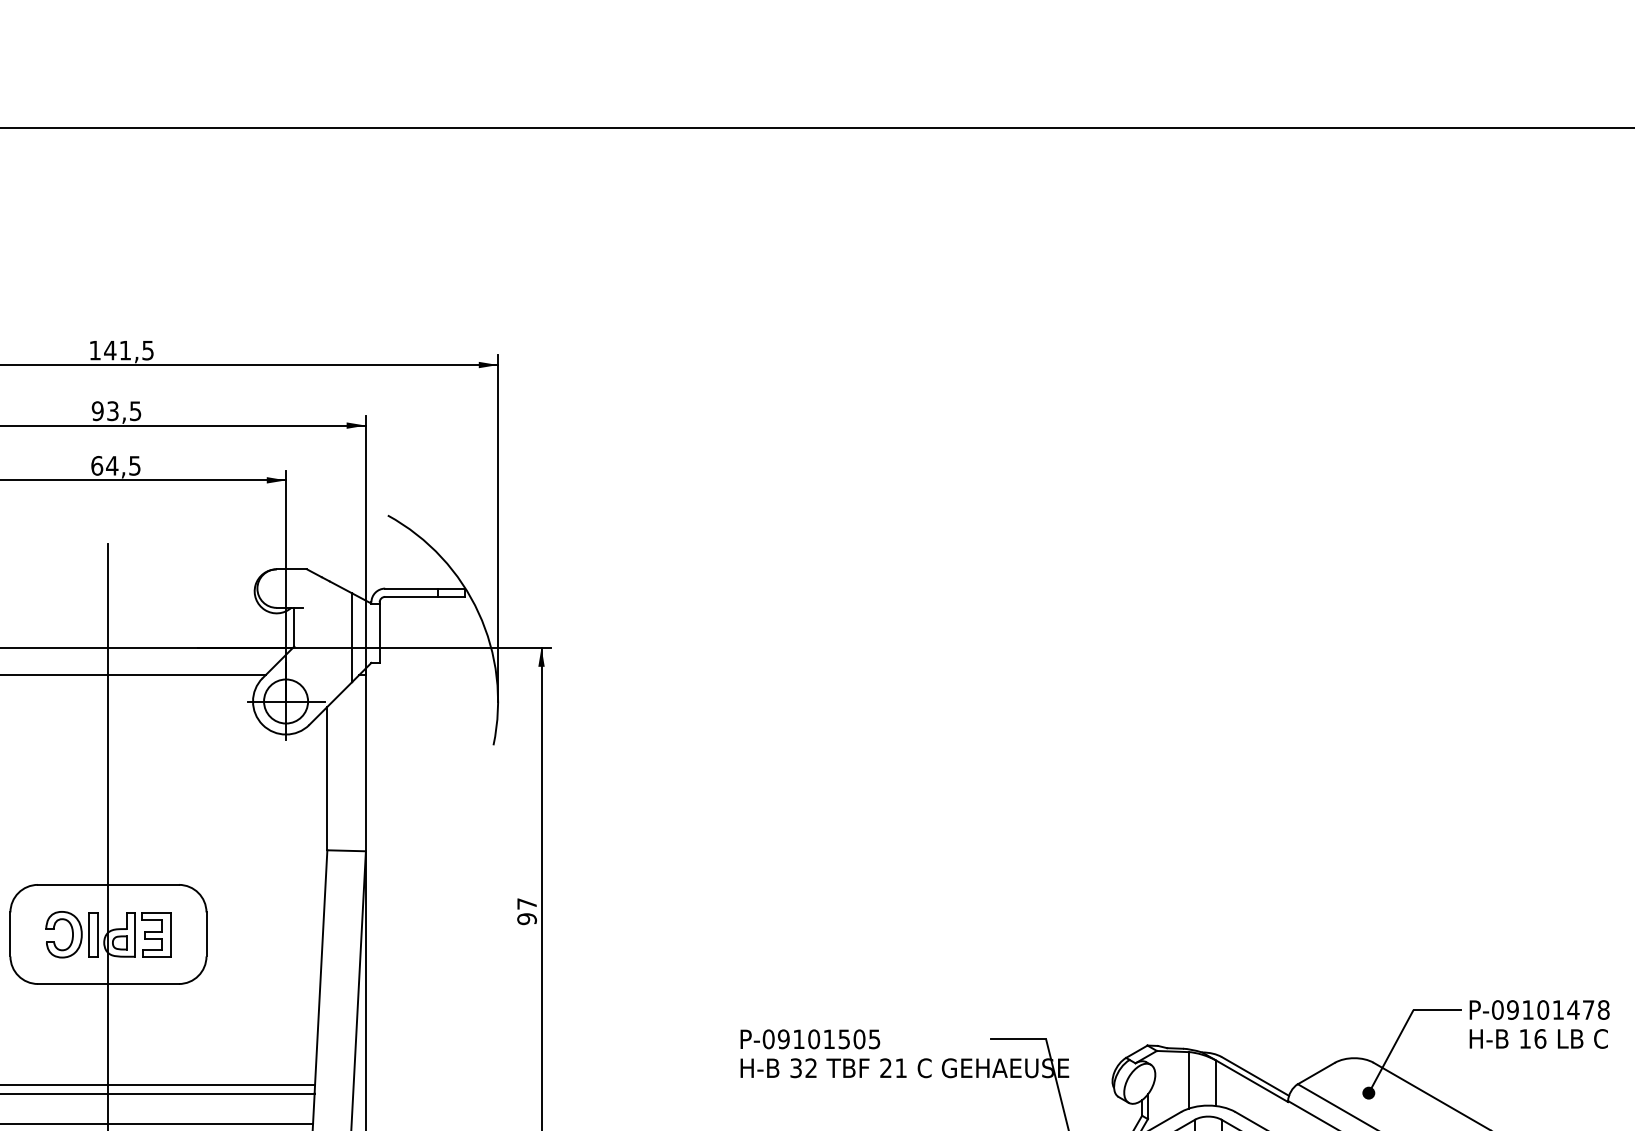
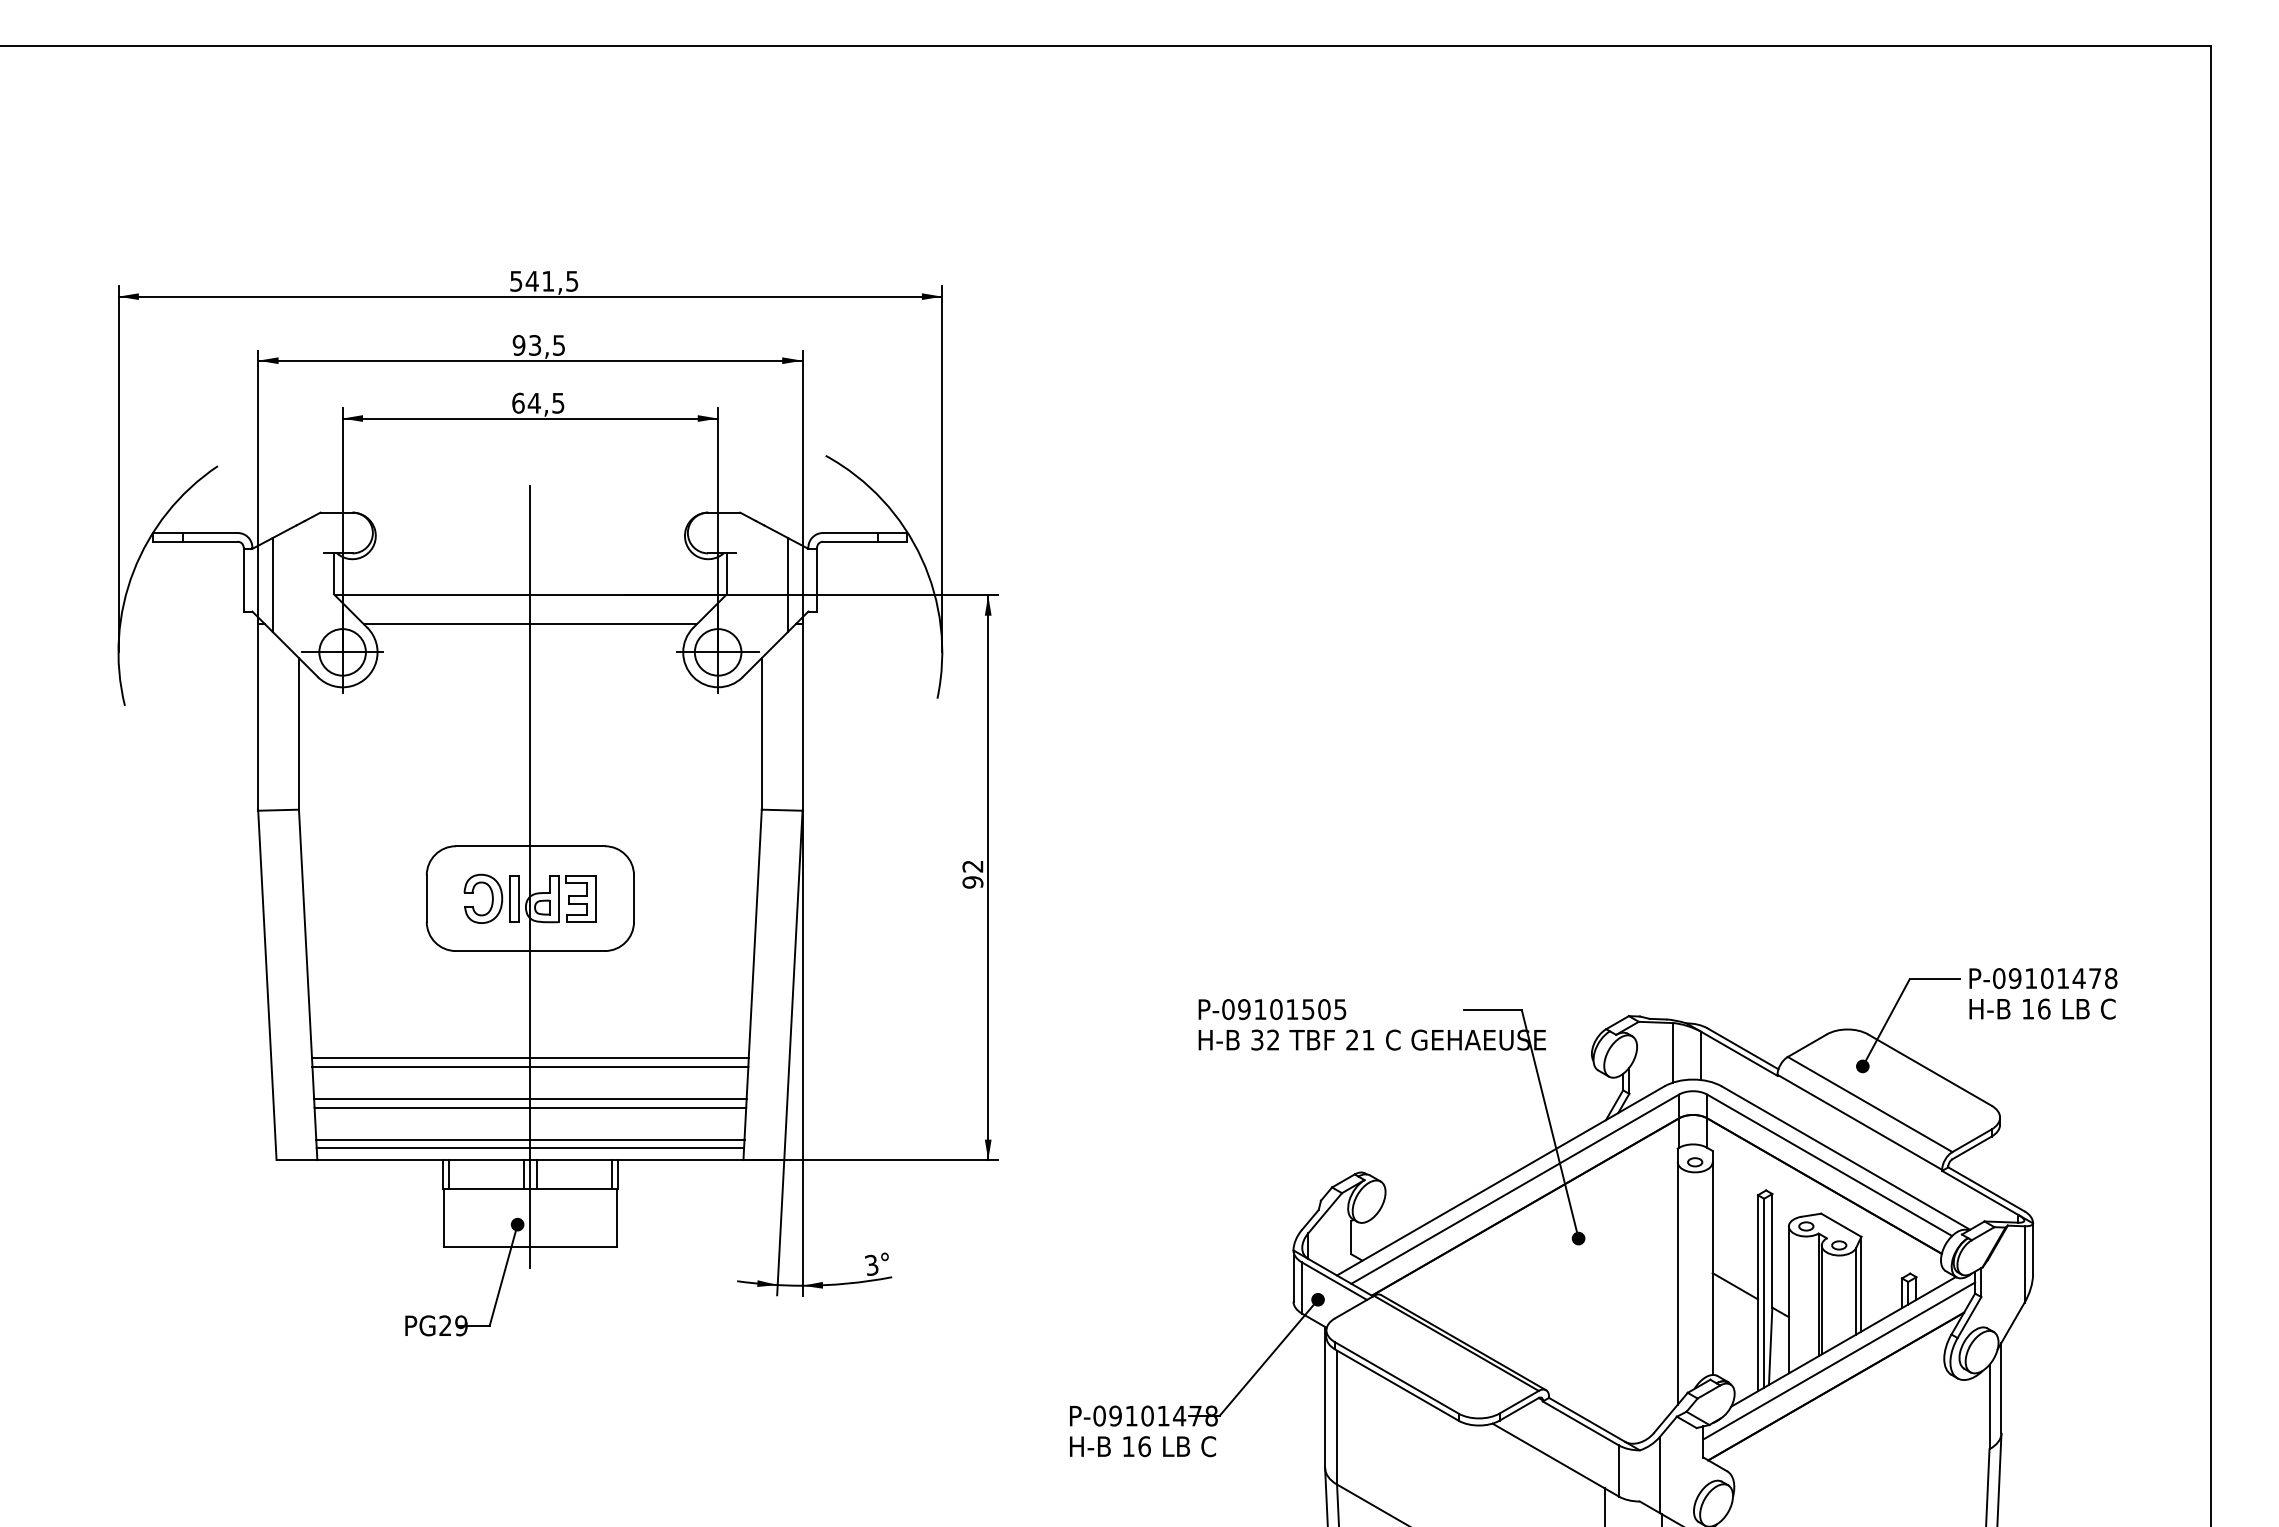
text: (95, 350) -> (516, 281), 141,5 -> 541,5
text: (526, 904) -> (972, 866), 97 -> 92

